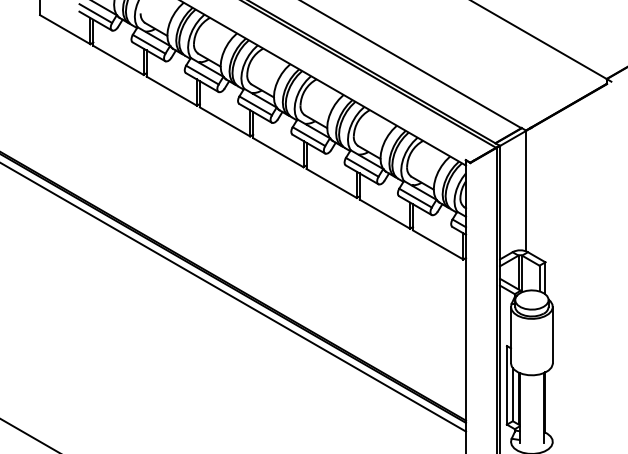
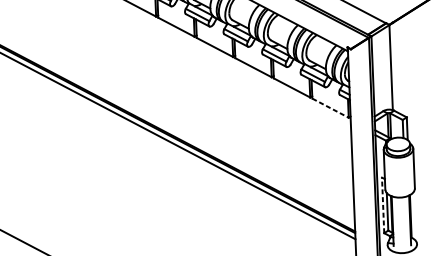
line: (438, 245) -> (330, 108), solid -> dashed
line: (506, 384) -> (382, 204), solid -> dashed

